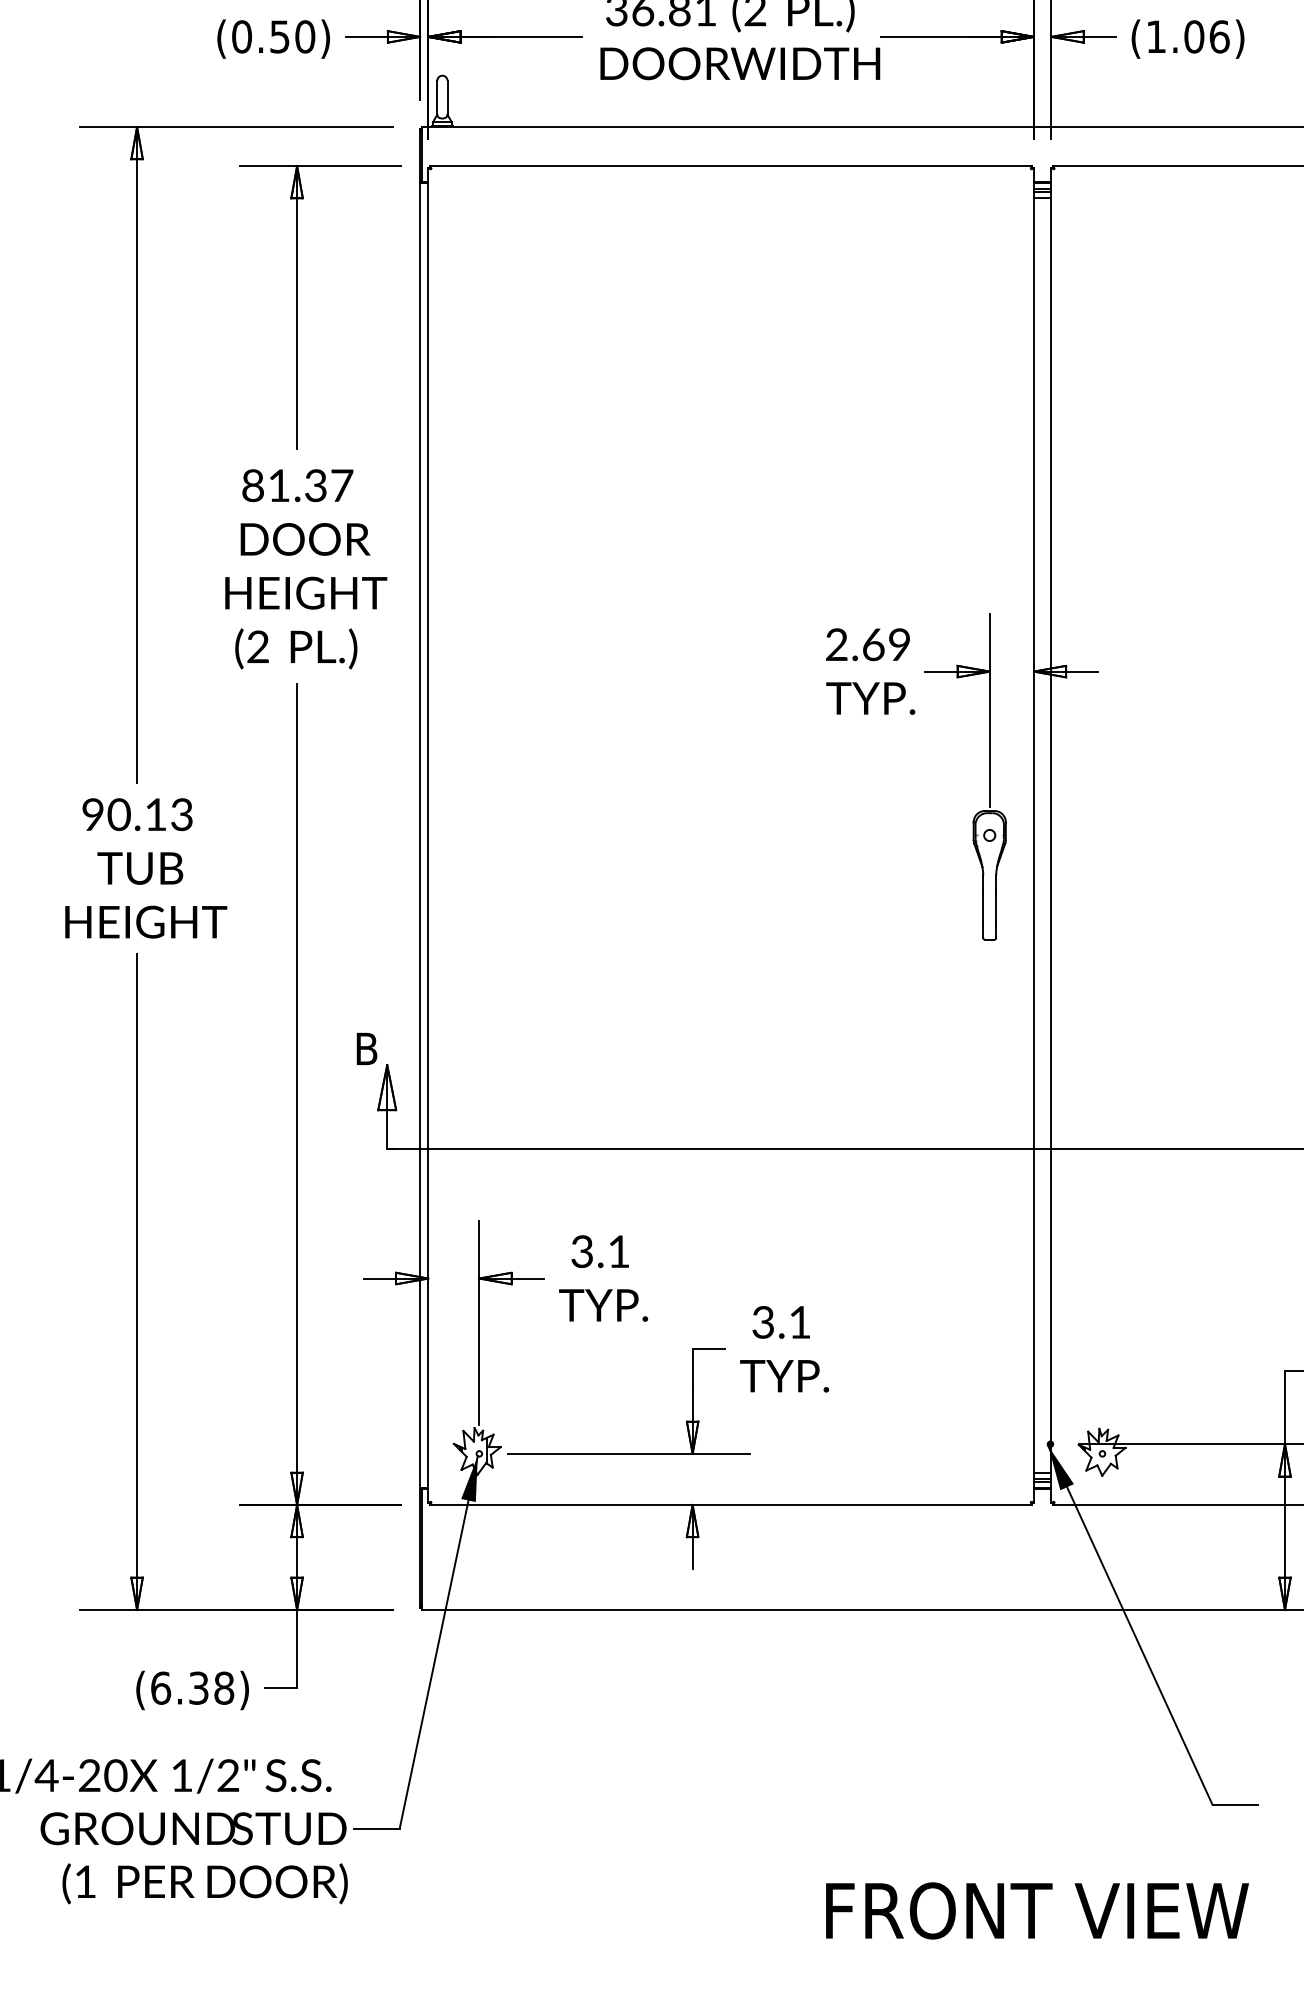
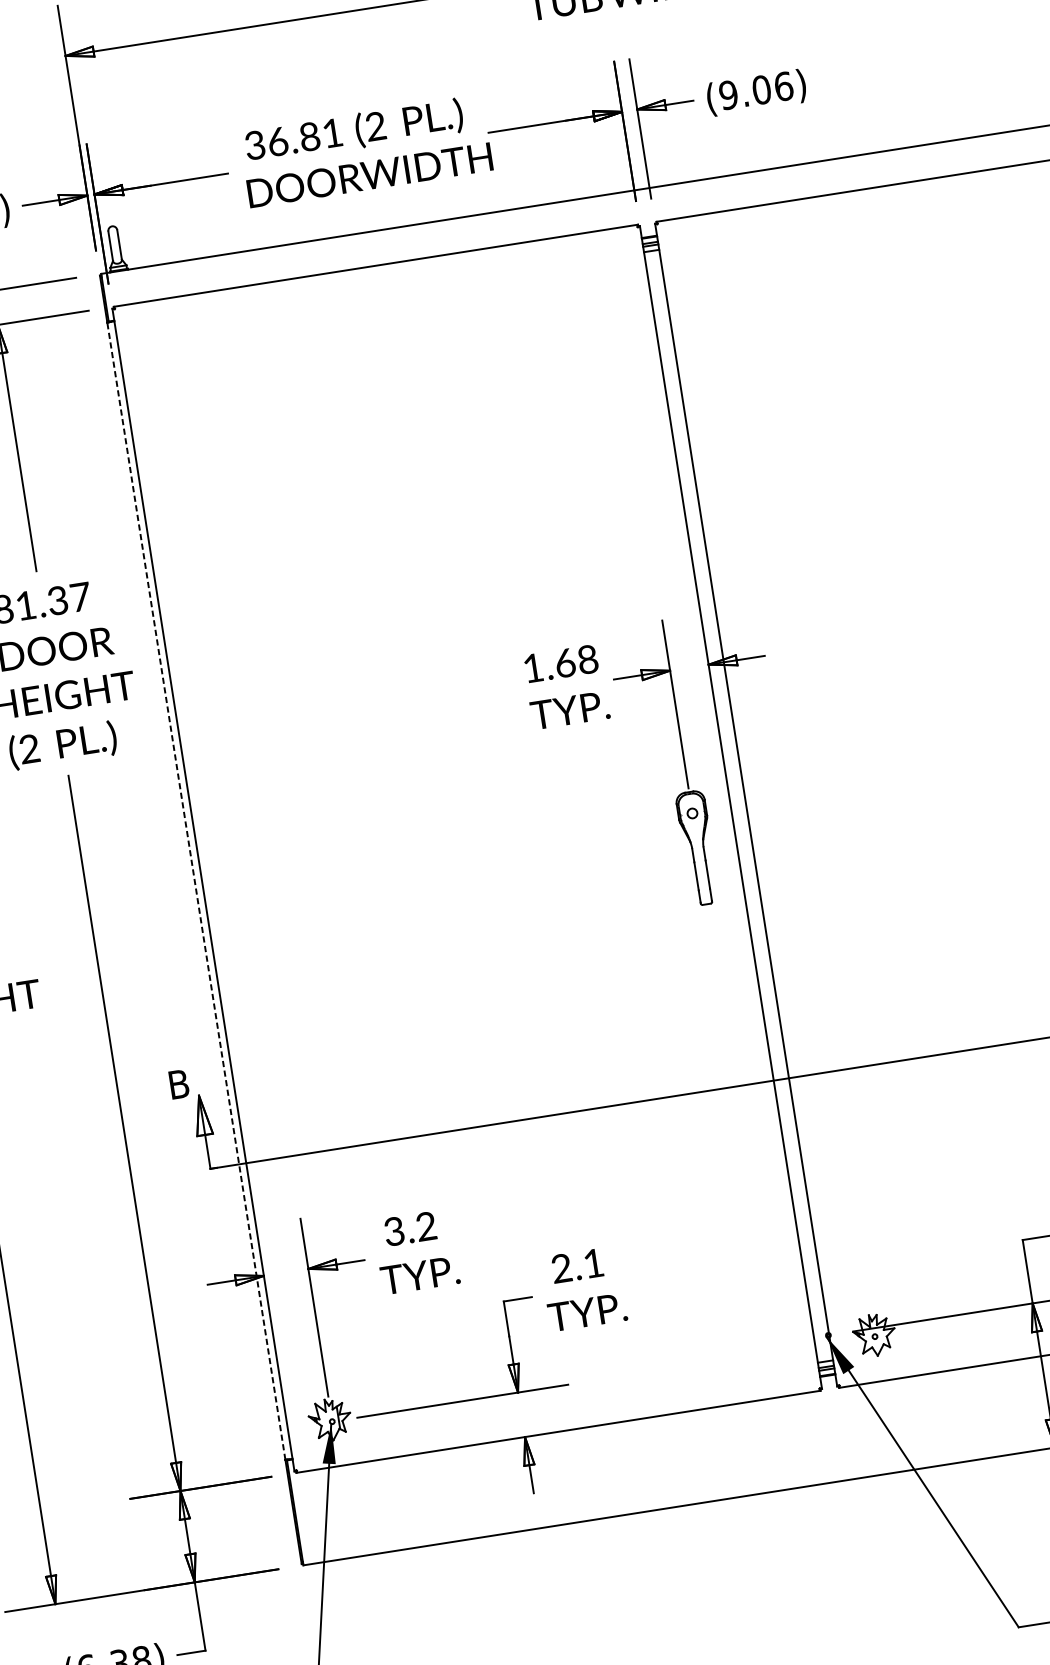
text: (1156, 36) -> (728, 94), (1.06) -> (9.06)
text: (868, 644) -> (560, 663), 2.69 -> 1.68
line: (420, 835) -> (196, 891), solid -> dashed
text: (618, 1251) -> (425, 1226), 3.1 -> 3.2
text: (762, 1322) -> (560, 1268), 3.1 -> 2.1

